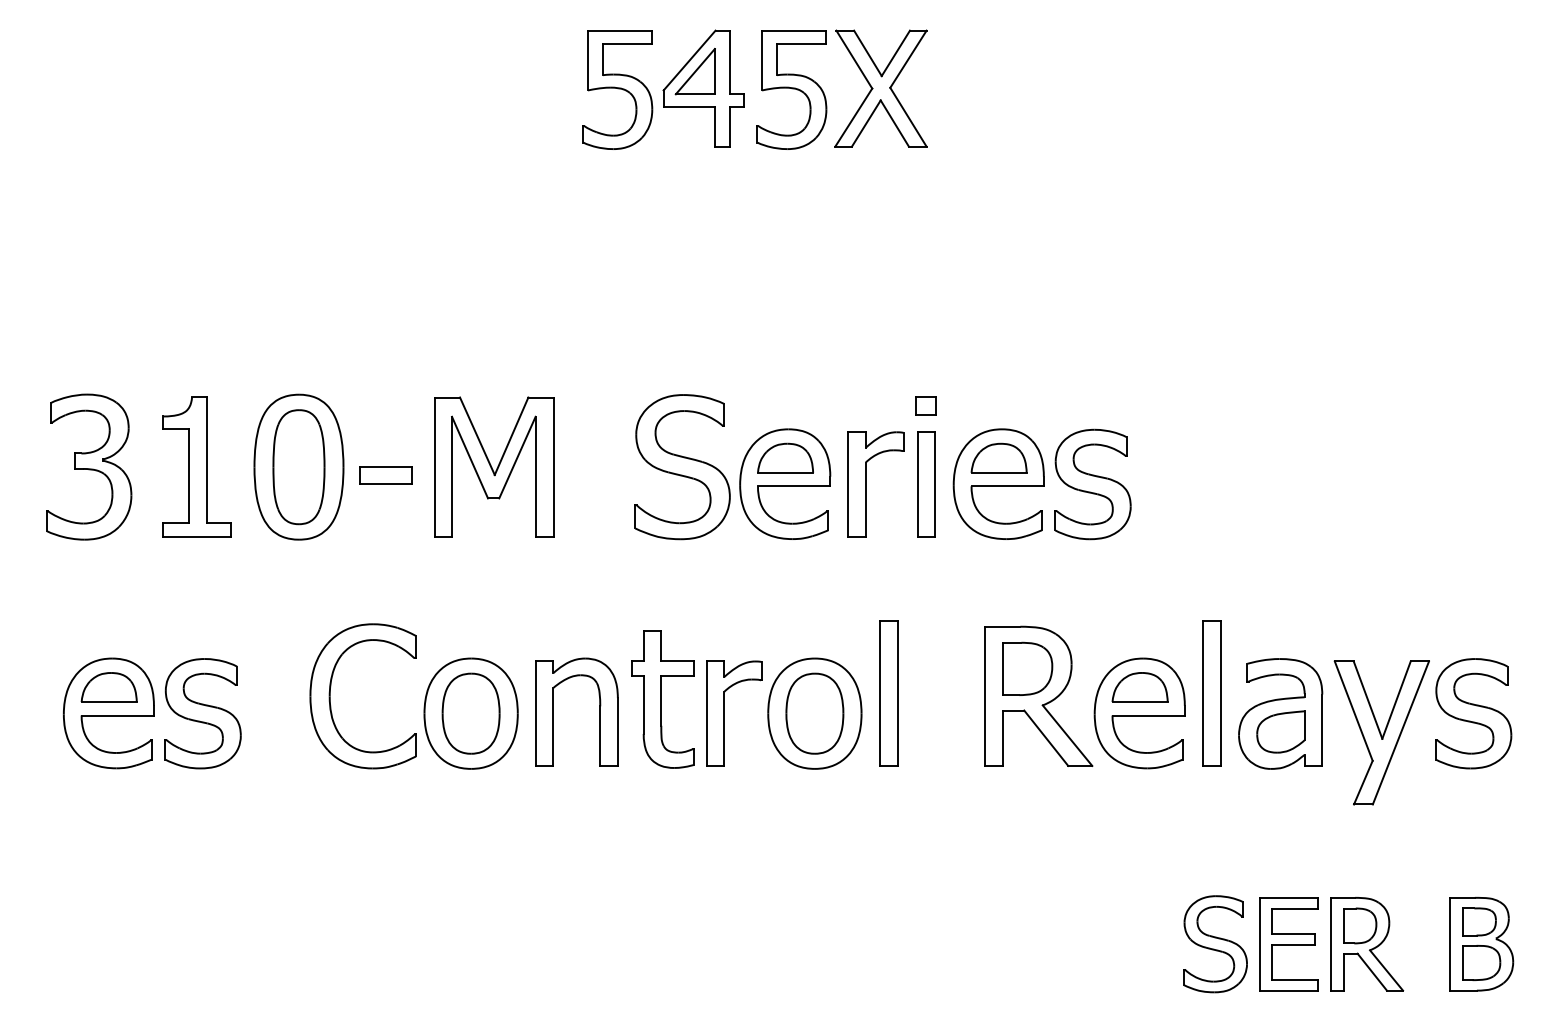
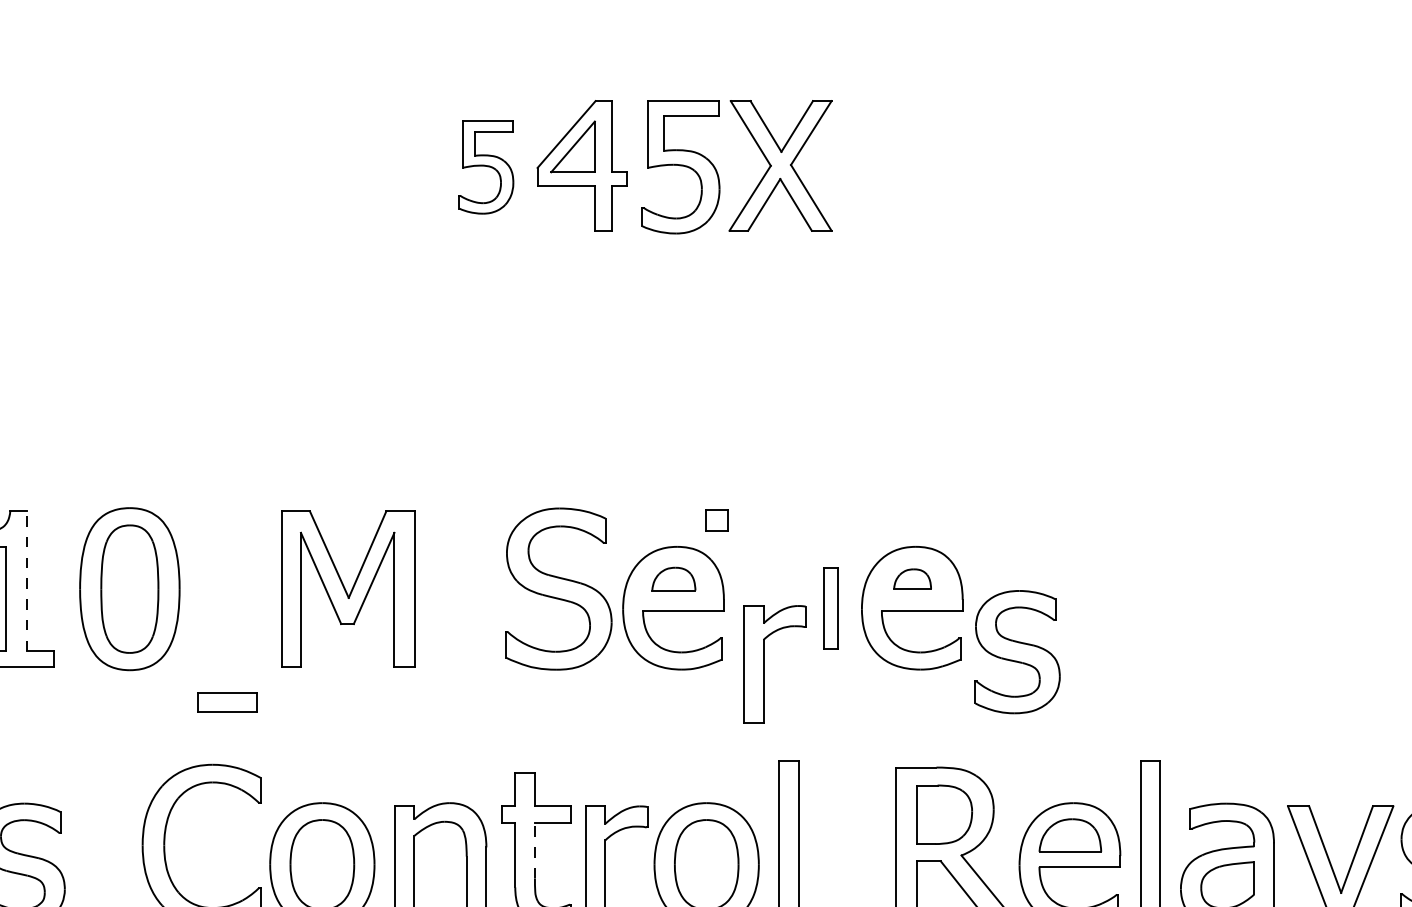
part: (617, 89) -> (485, 166), size x0.7
part: (925, 405) -> (716, 520), moved
part: (785, 457) -> (673, 578), size x0.7
part: (998, 457) -> (911, 578), size x0.6
line: (206, 459) -> (26, 580), solid -> dashed
part: (385, 475) -> (226, 702), moved
part: (866, 484) -> (764, 664), moved
part: (926, 484) -> (831, 608), size x0.7
part: (1092, 484) -> (1017, 652), moved
line: (661, 700) -> (535, 850), solid -> dashed

